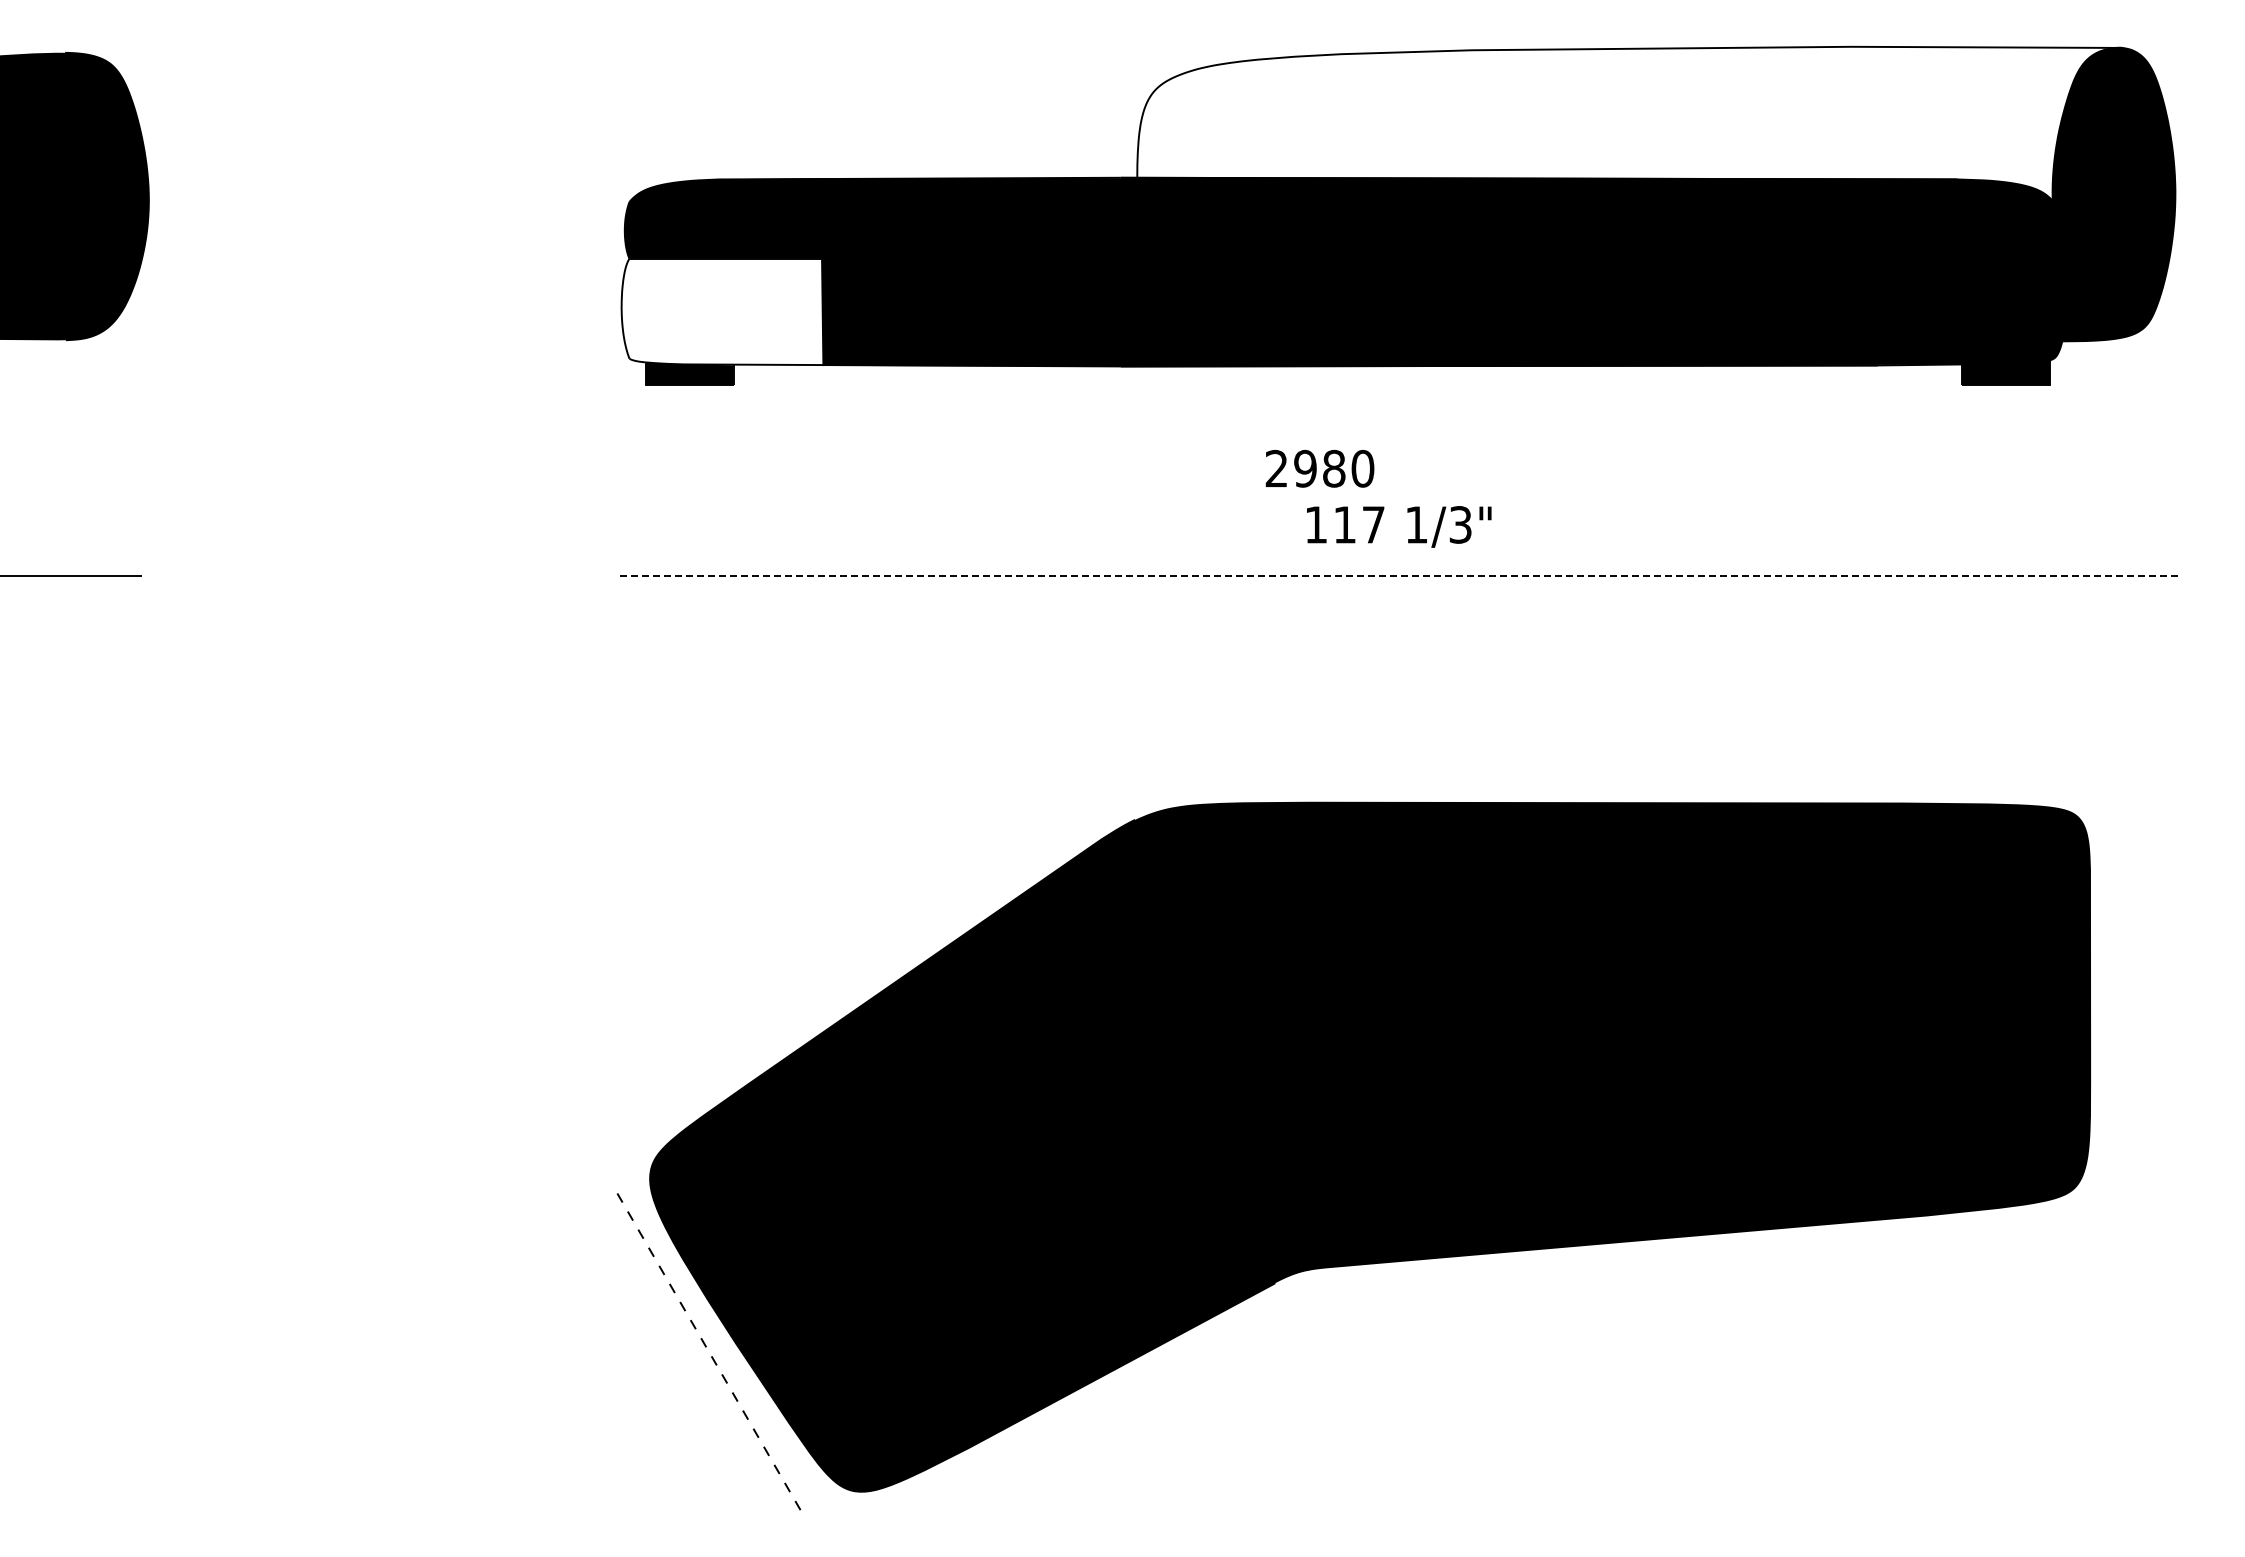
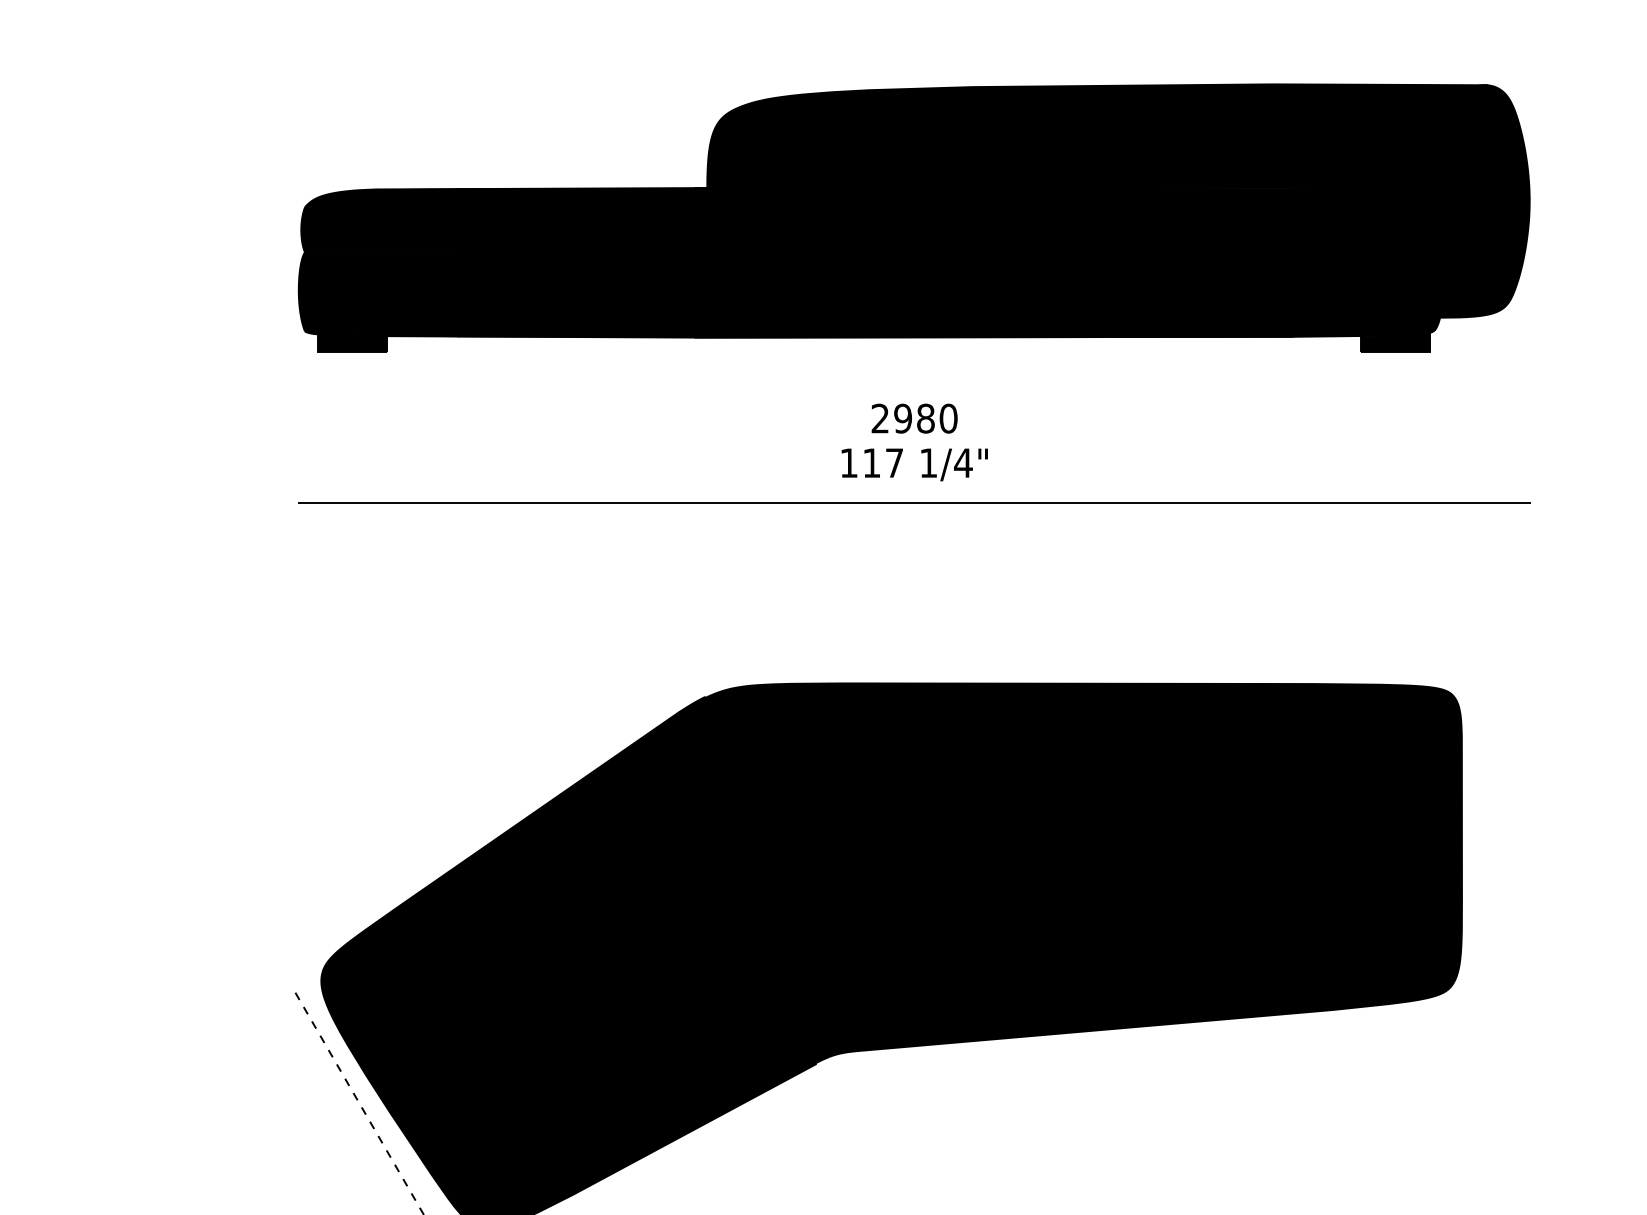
fill: (1627, 123) -> (1095, 145), added
fill: (722, 311) -> (378, 294), added
text: (1319, 468) -> (914, 418), moved
text: (1460, 524) -> (963, 462), 1/3" -> 1/4"
line: (1398, 575) -> (914, 503), dashed -> solid

